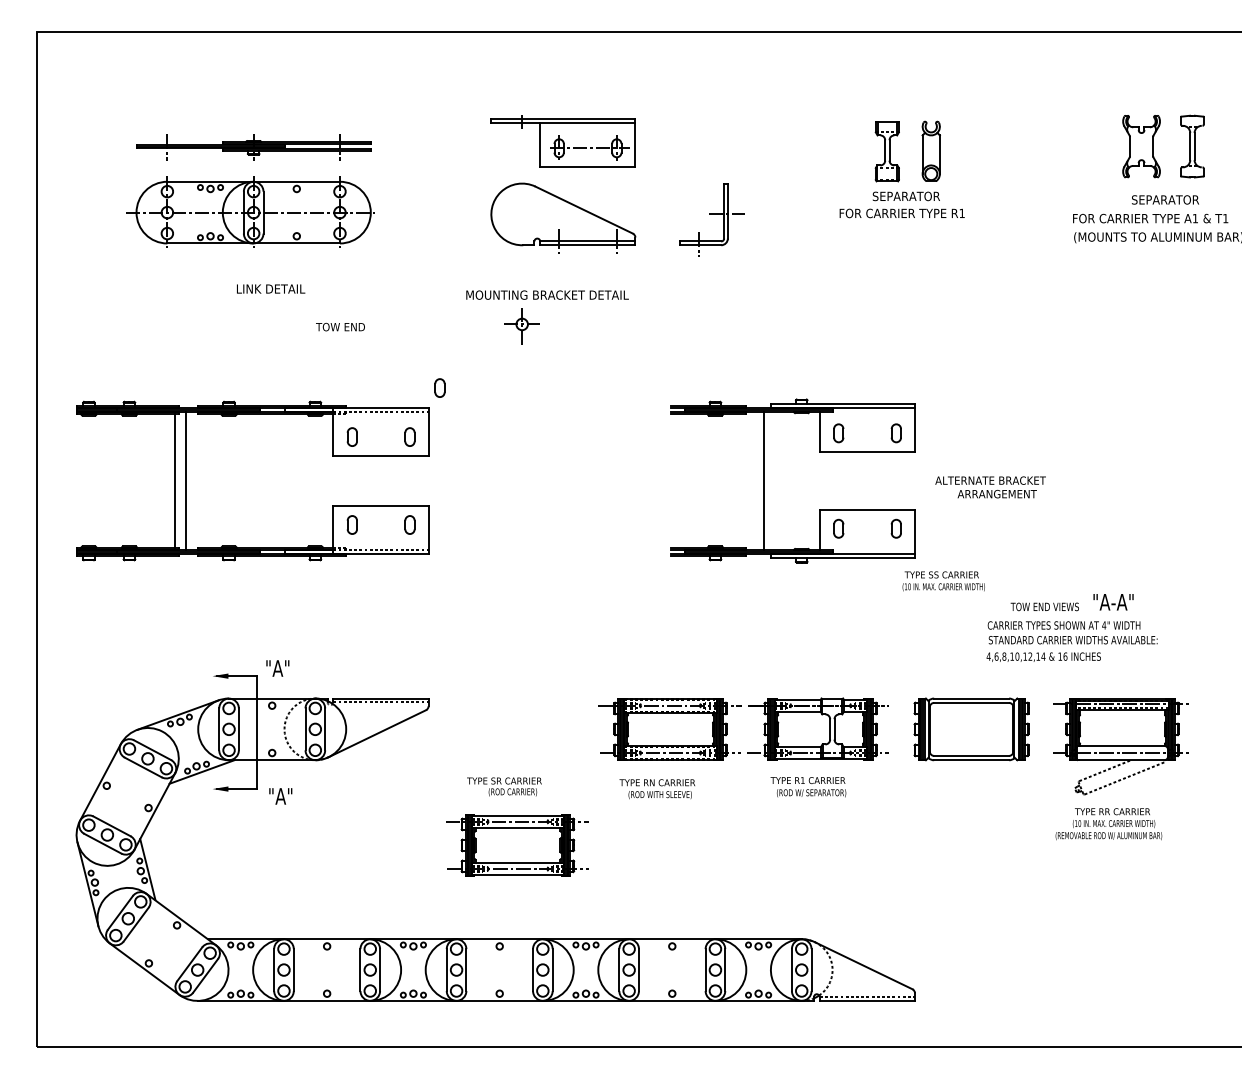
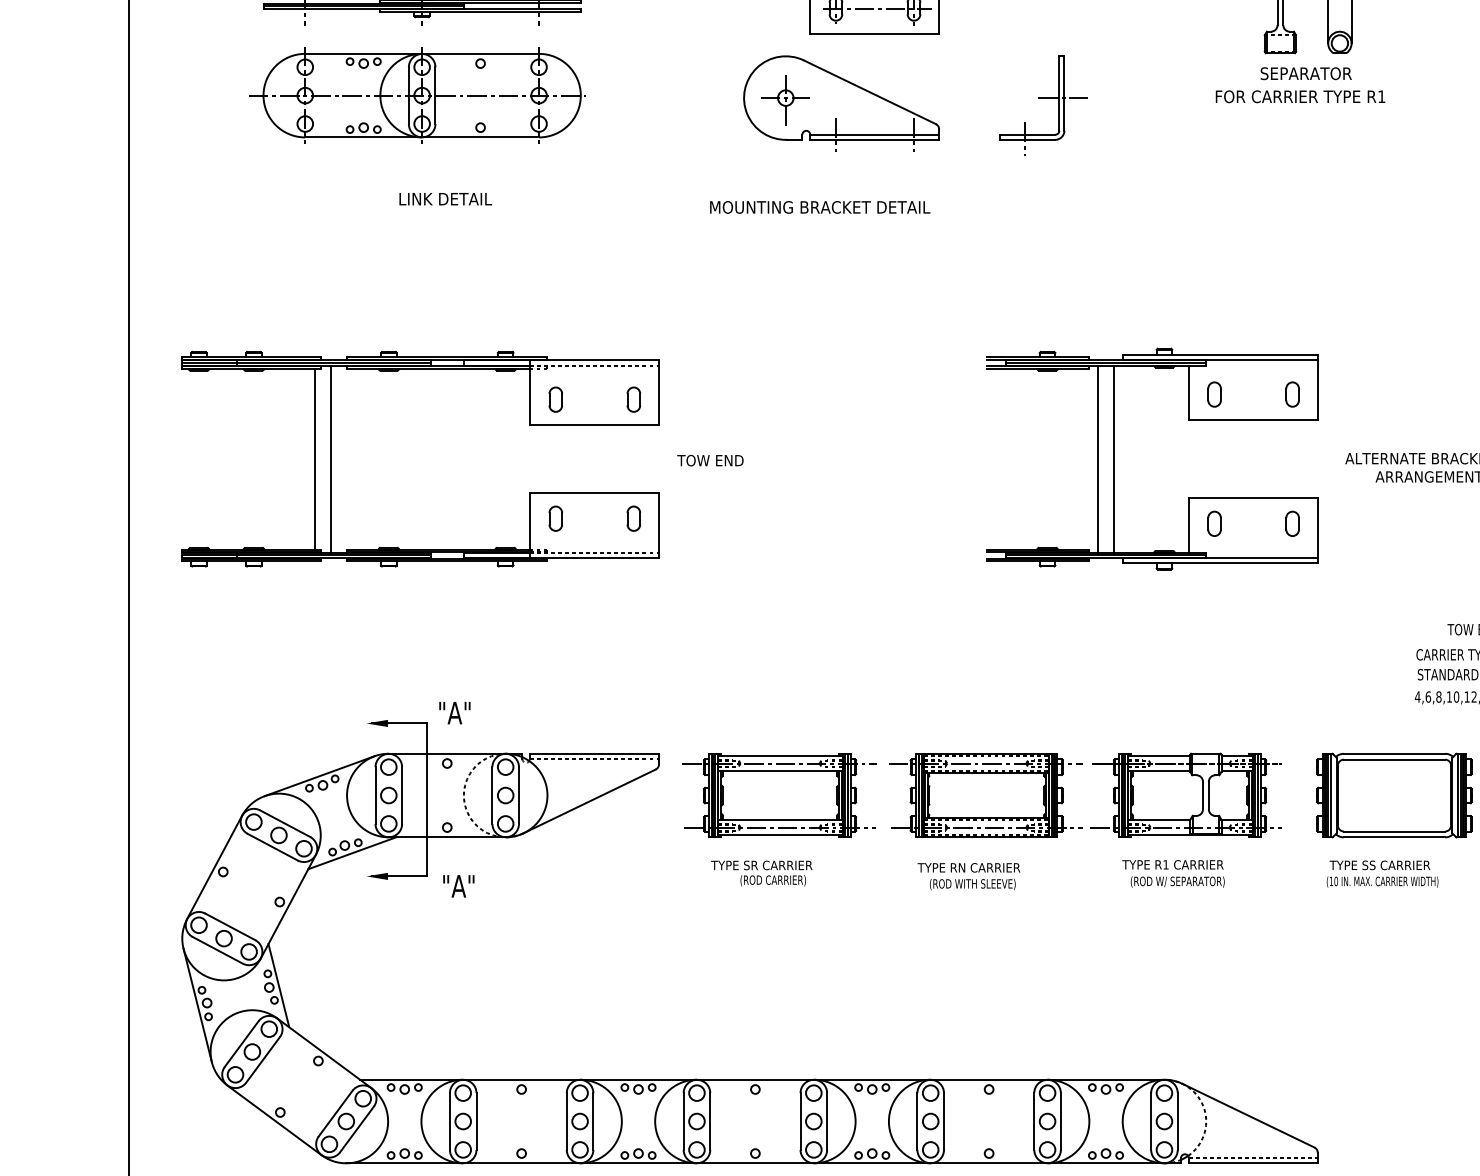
text: (340, 326) -> (710, 459), moved
part: (521, 326) -> (784, 100), moved
part: (439, 387) -> (673, 332), removed
line: (752, 480) -> (1097, 458), added
text: (943, 581) -> (1382, 874), moved
part: (517, 845) -> (779, 795), moved

